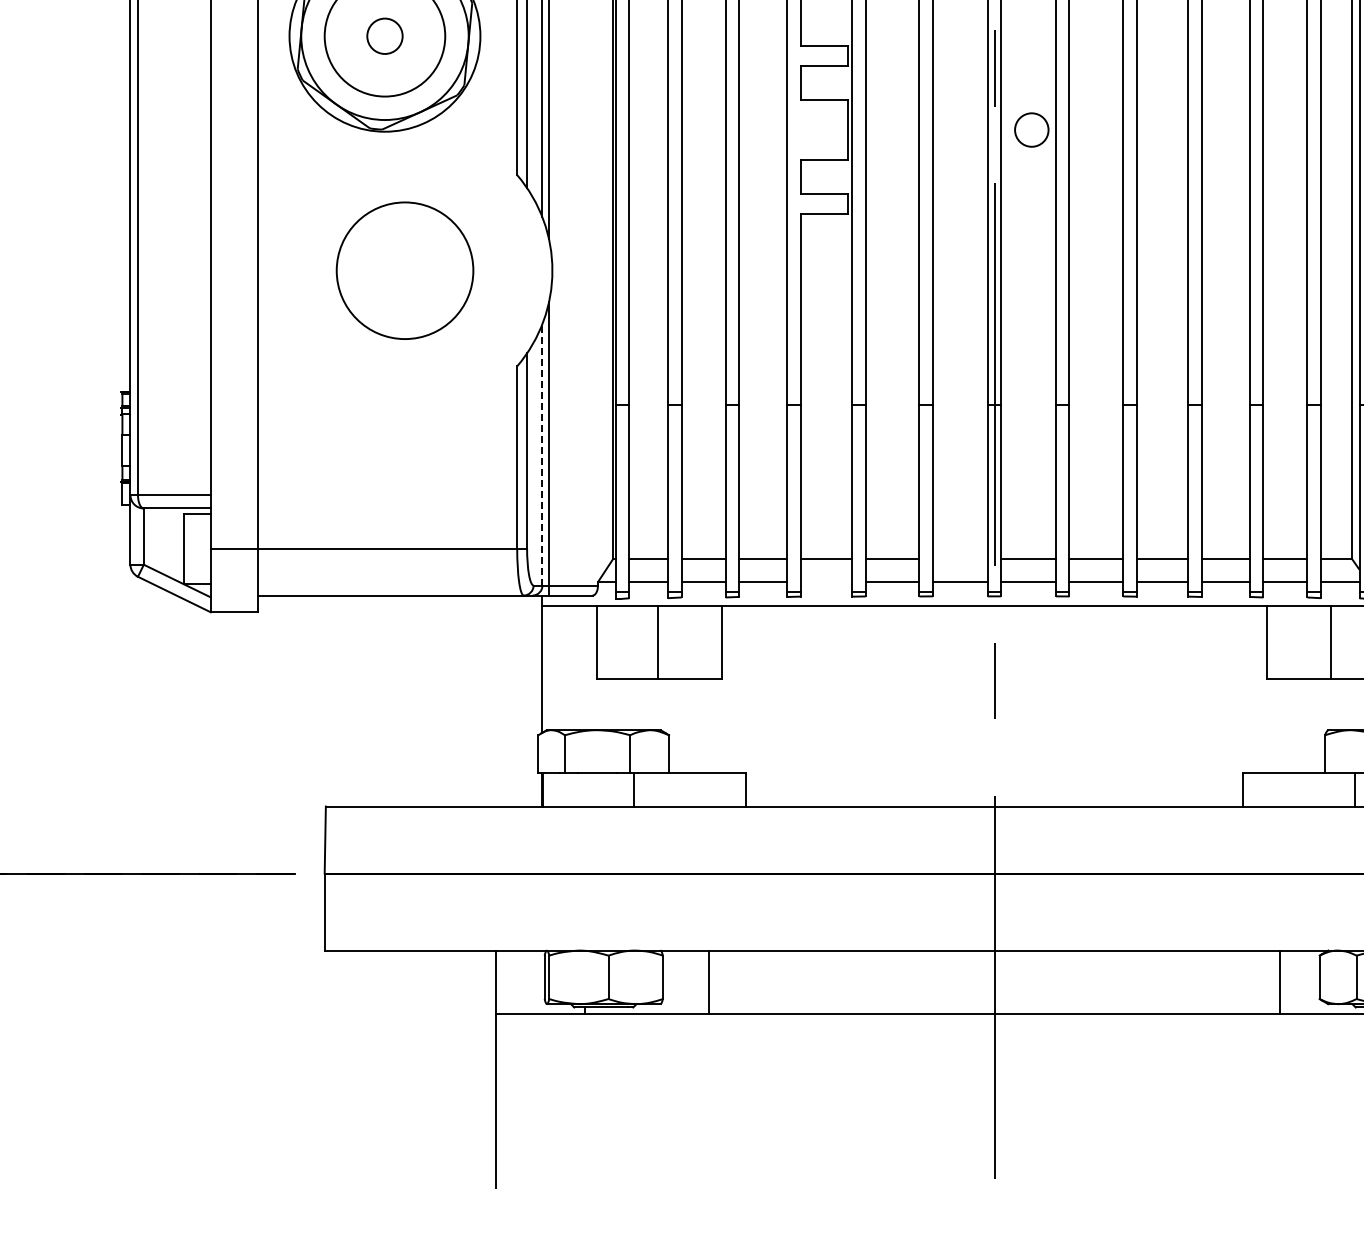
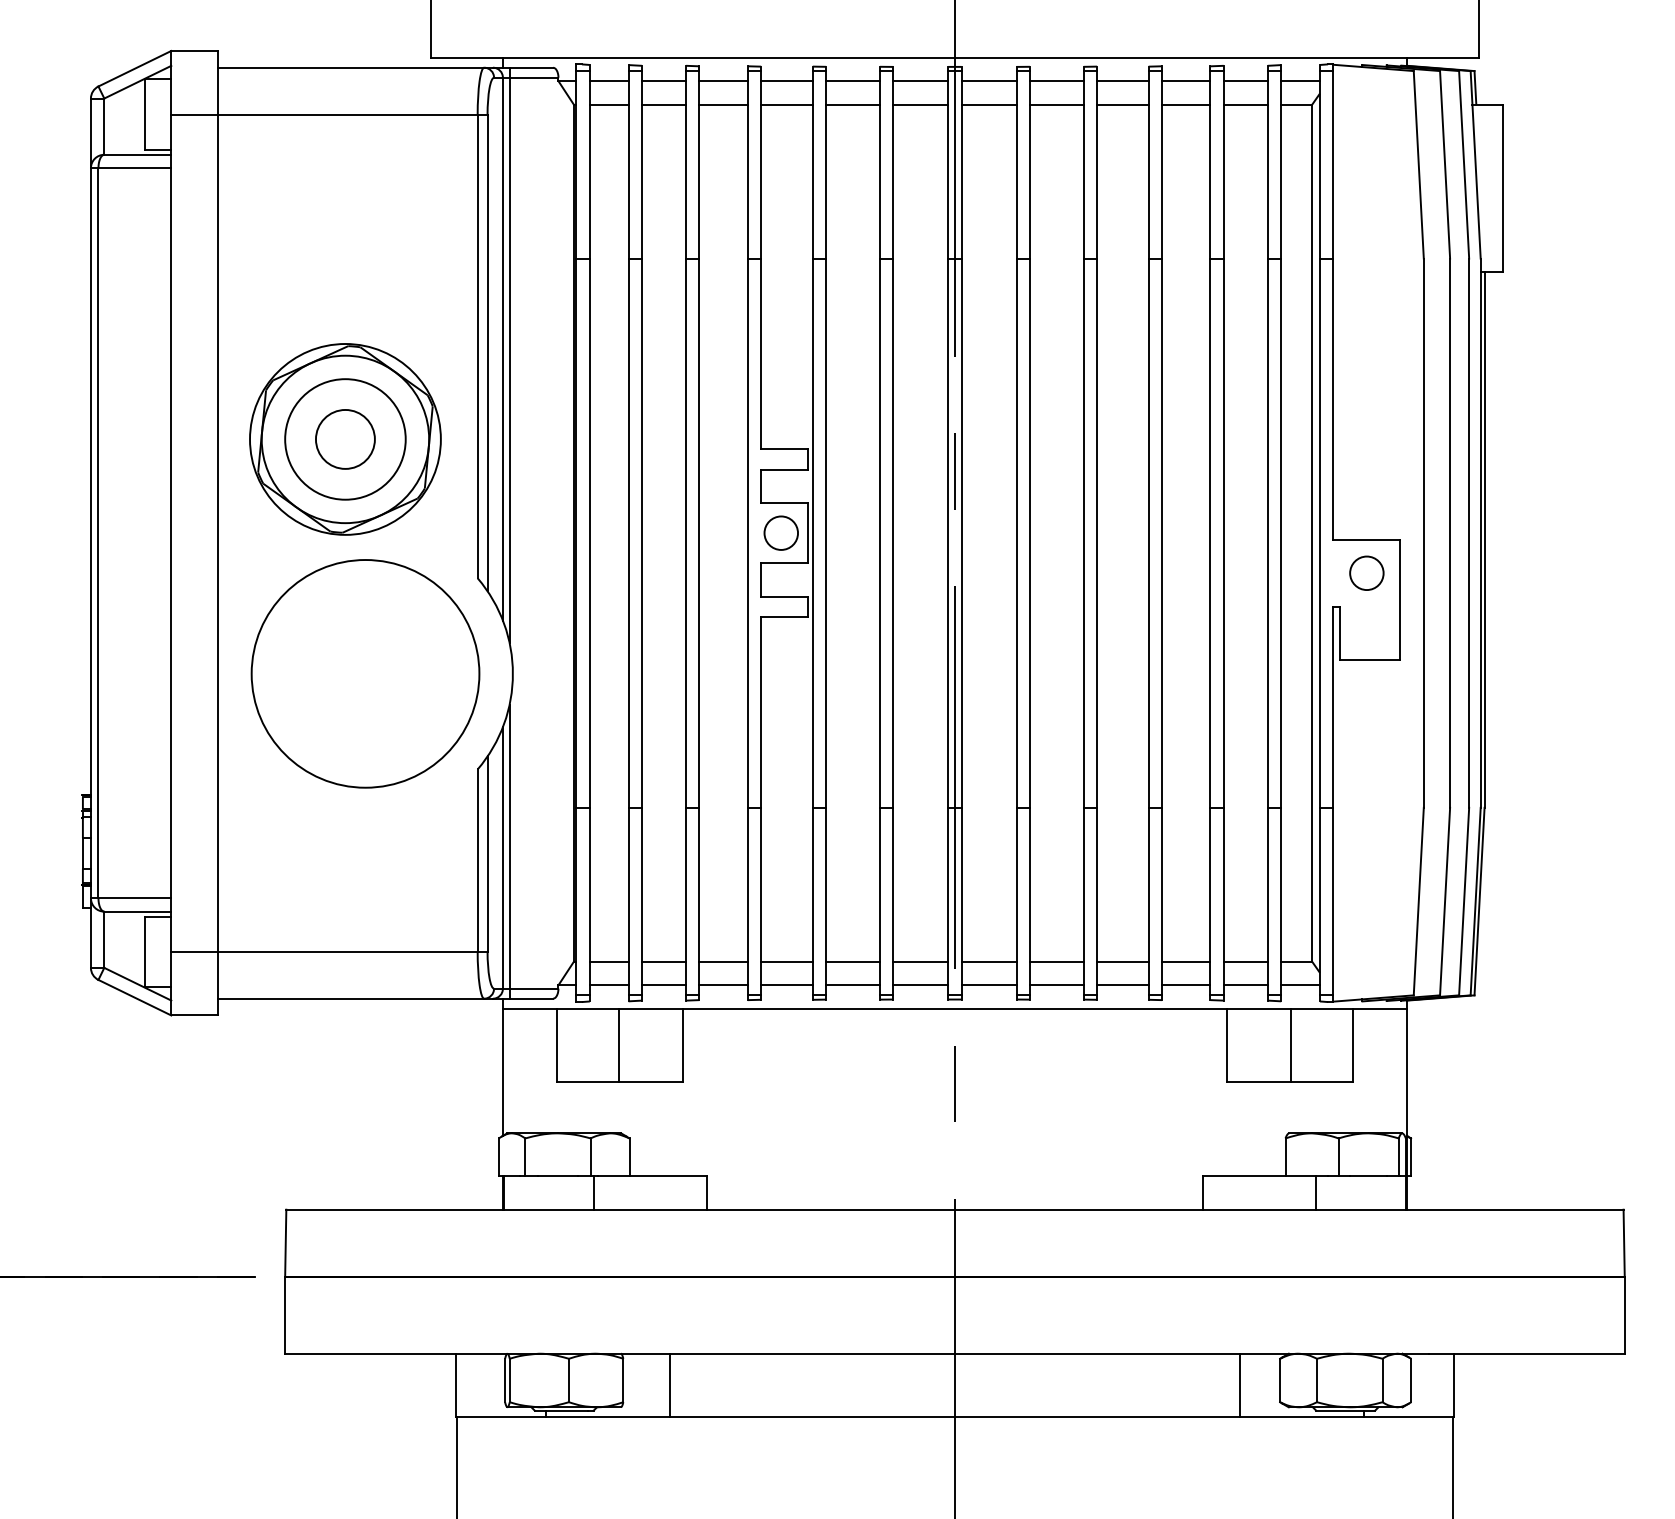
circle: (384, 35) -> (344, 438), size x1.67
circle: (1031, 129) -> (780, 532), moved
circle: (405, 270) -> (365, 673), size x1.67
line: (542, 454) -> (502, 857), dashed -> solid
line: (960, 558) -> (920, 961), added
line: (826, 582) -> (786, 985), added

